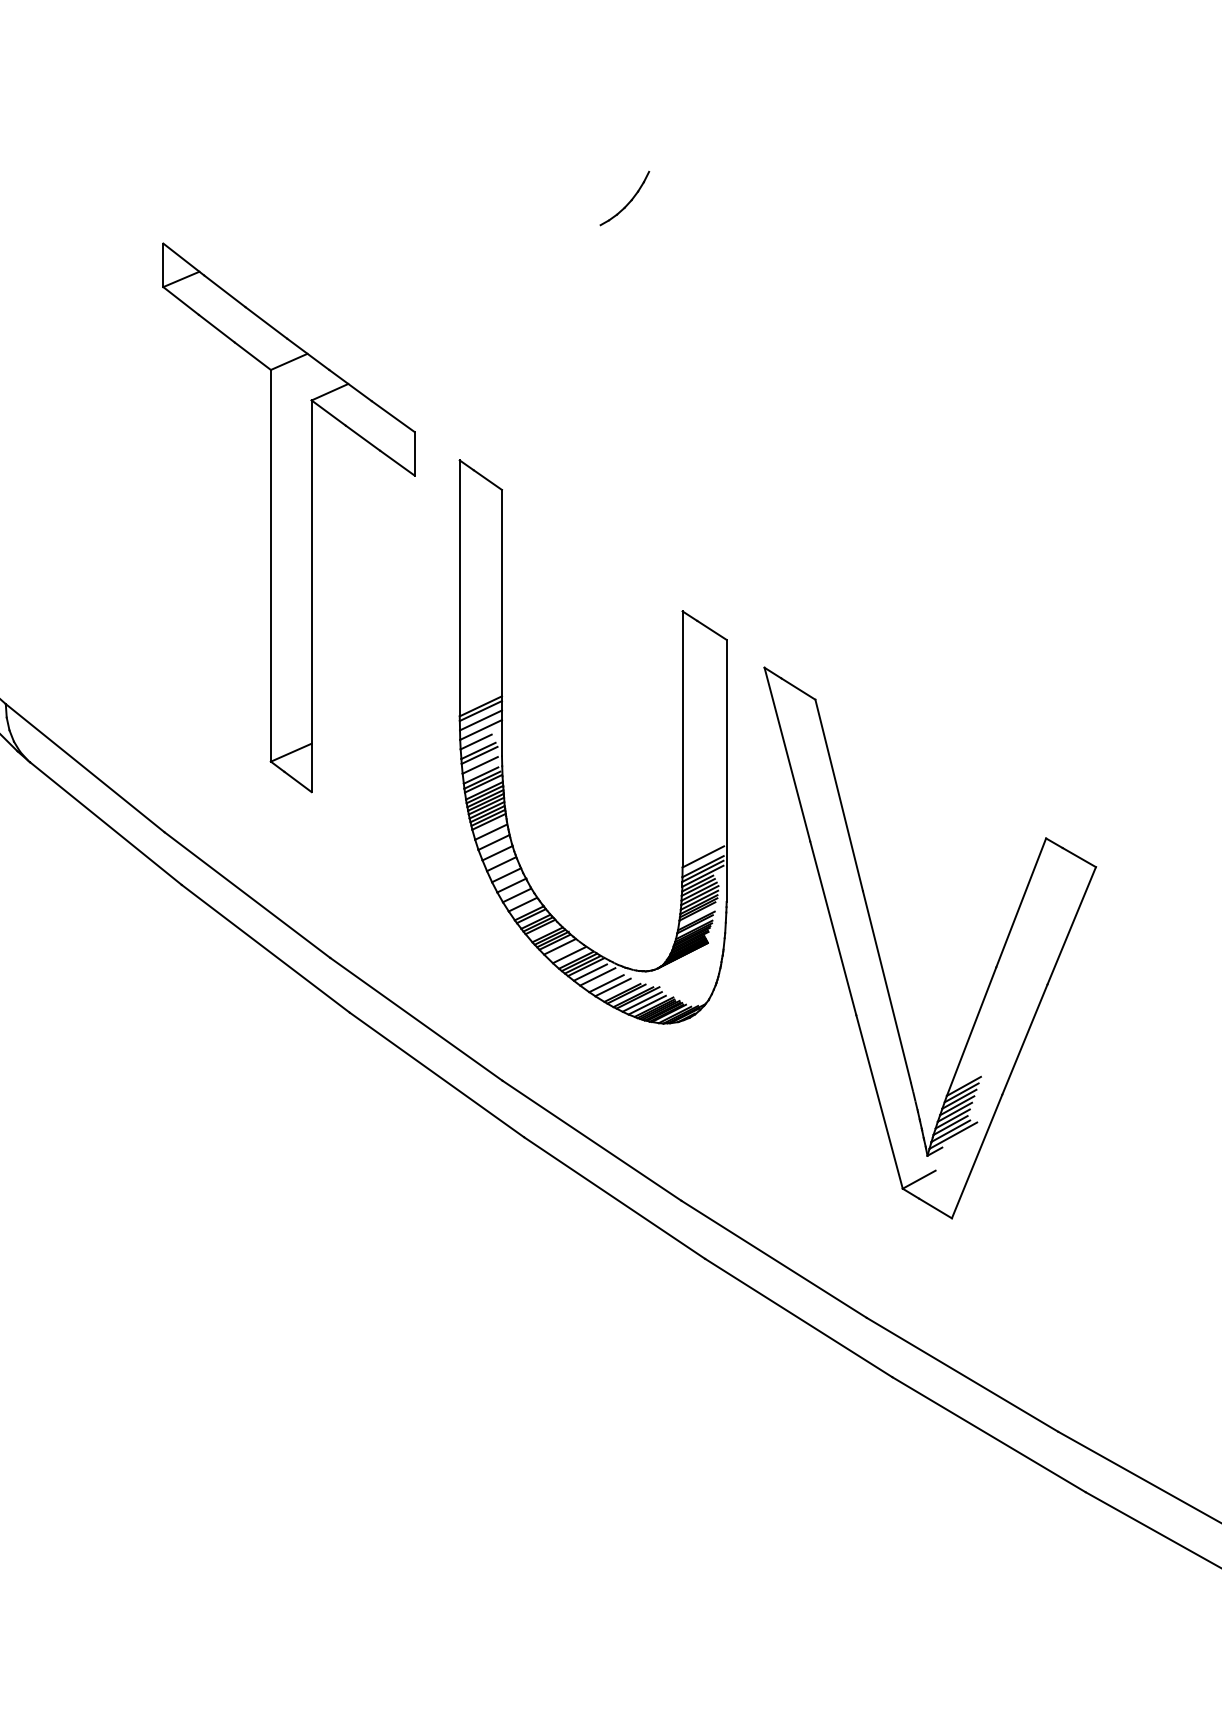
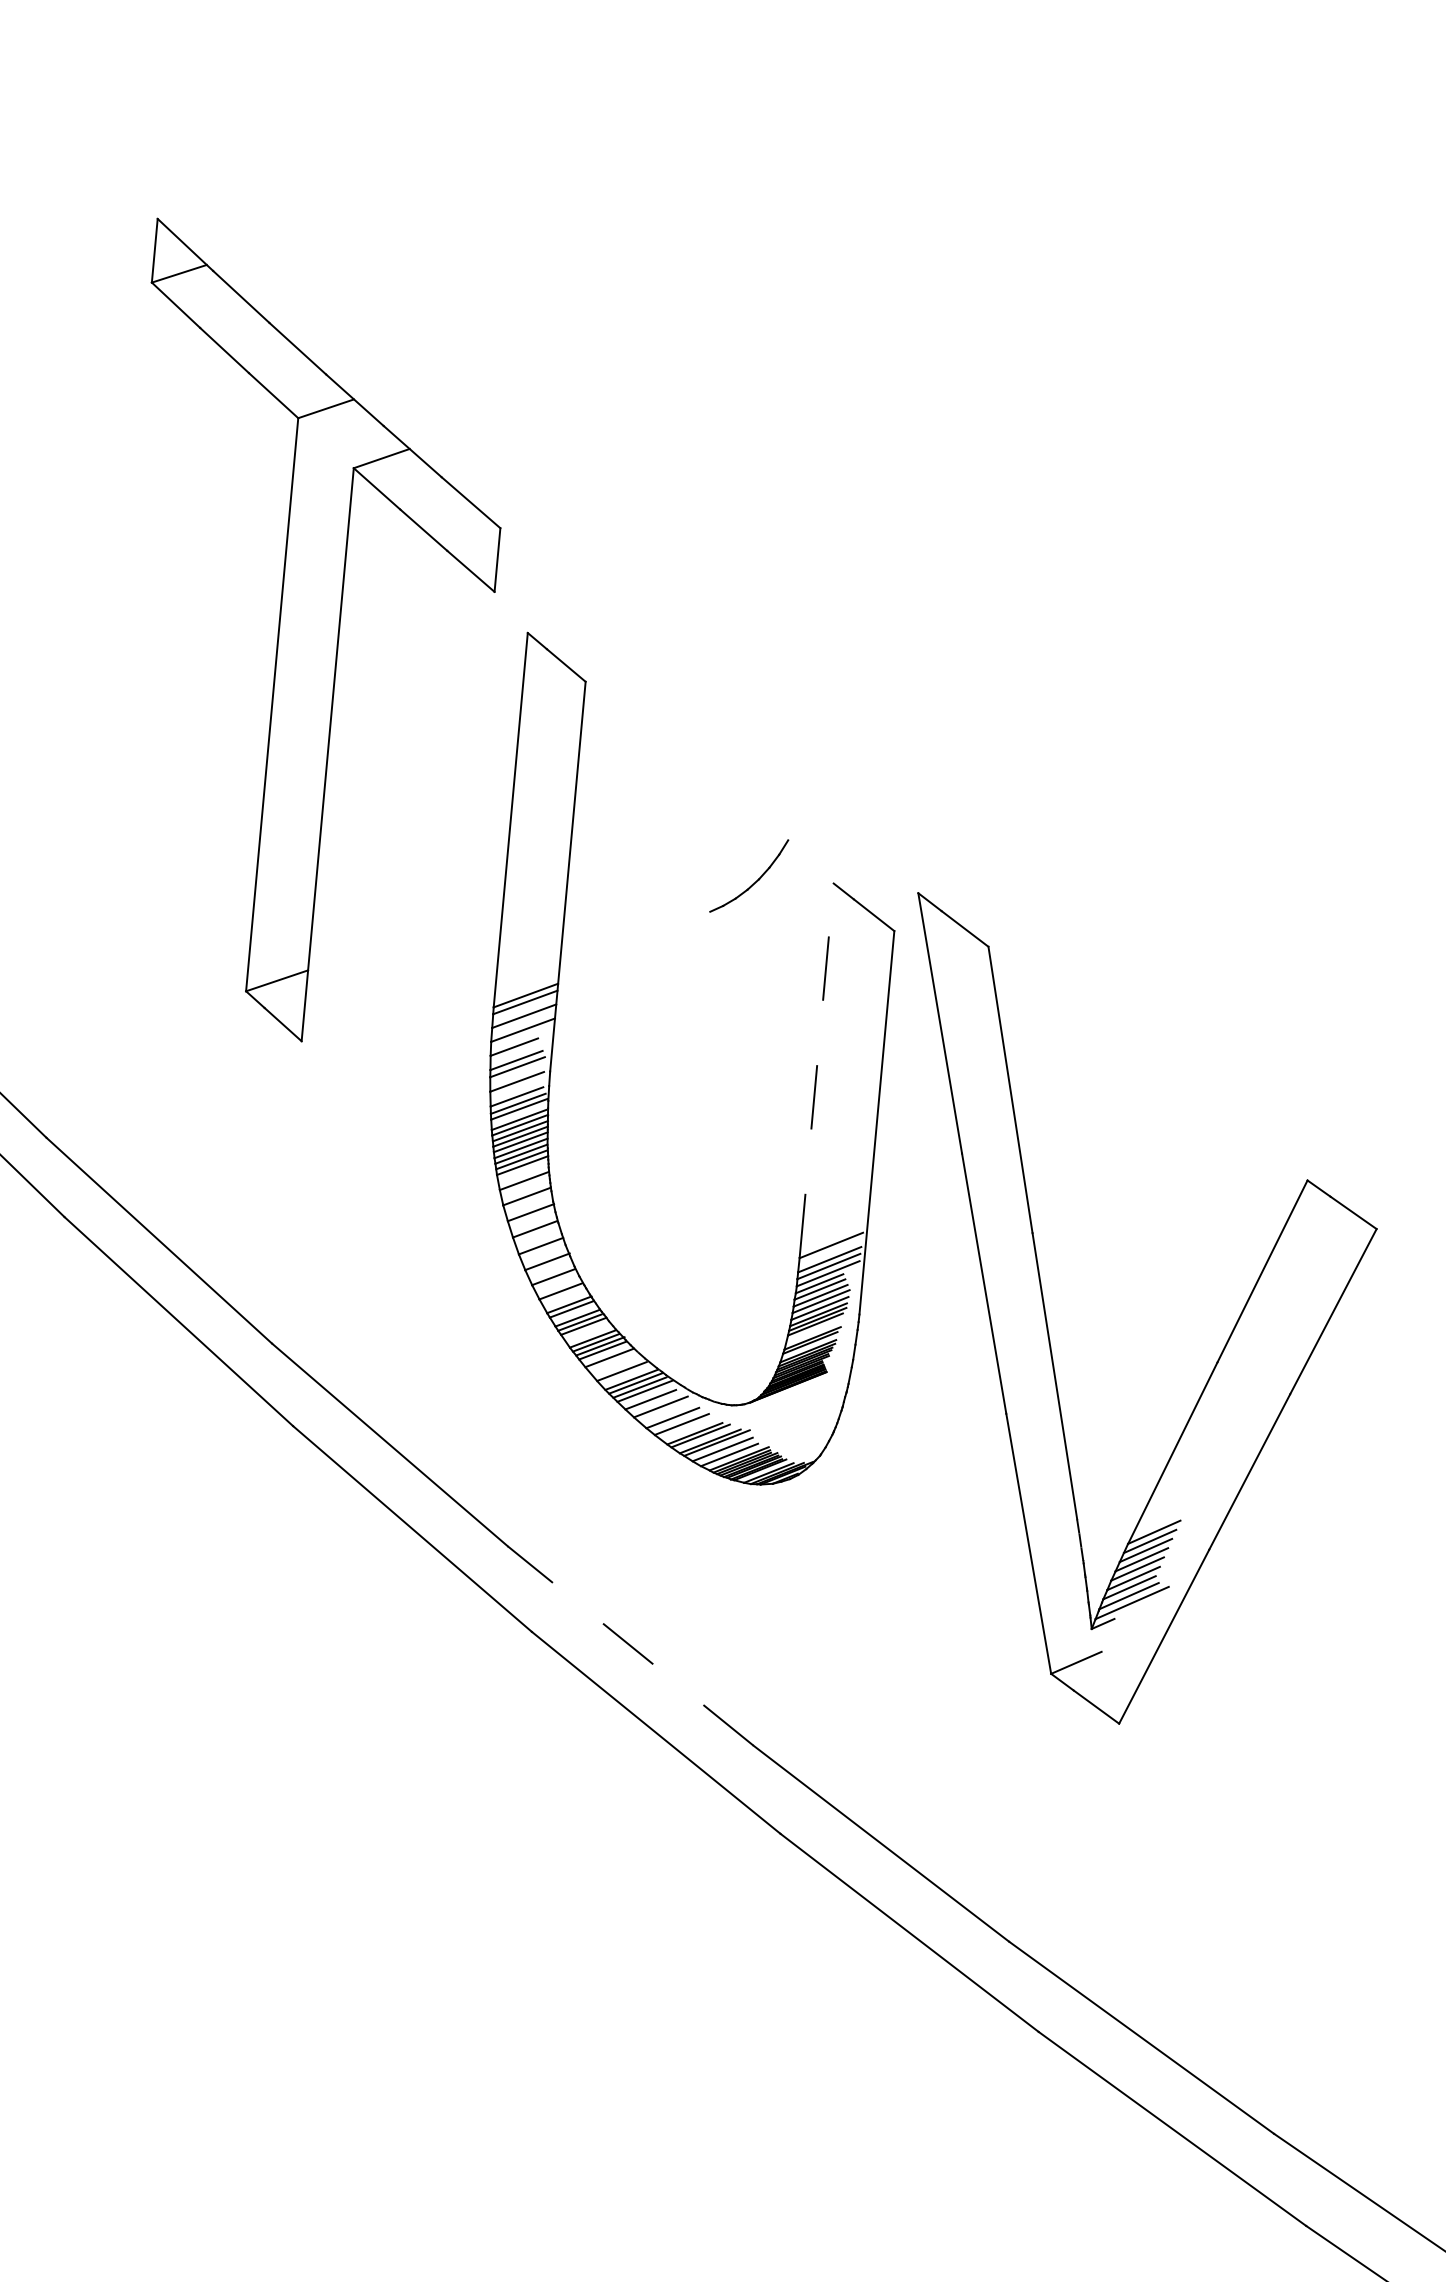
part: (624, 198) -> (748, 875), moved
part: (288, 517) -> (304, 636), moved
line: (682, 738) -> (816, 1069), solid -> dashed
part: (880, 956) -> (1049, 1331), moved
line: (592, 1140) -> (631, 1645), solid -> dashed

